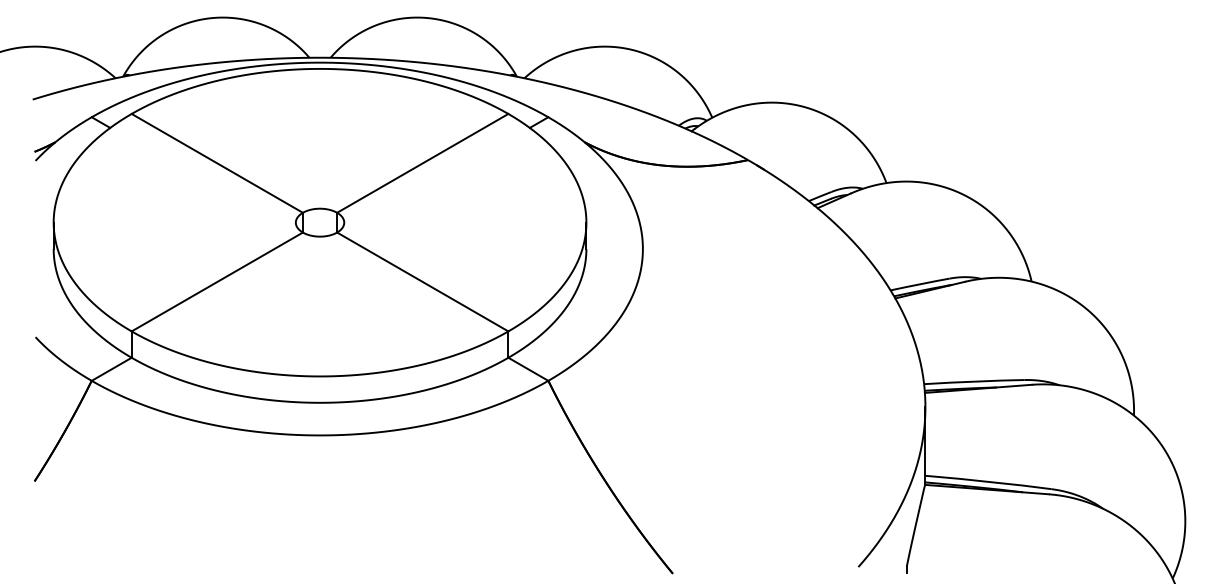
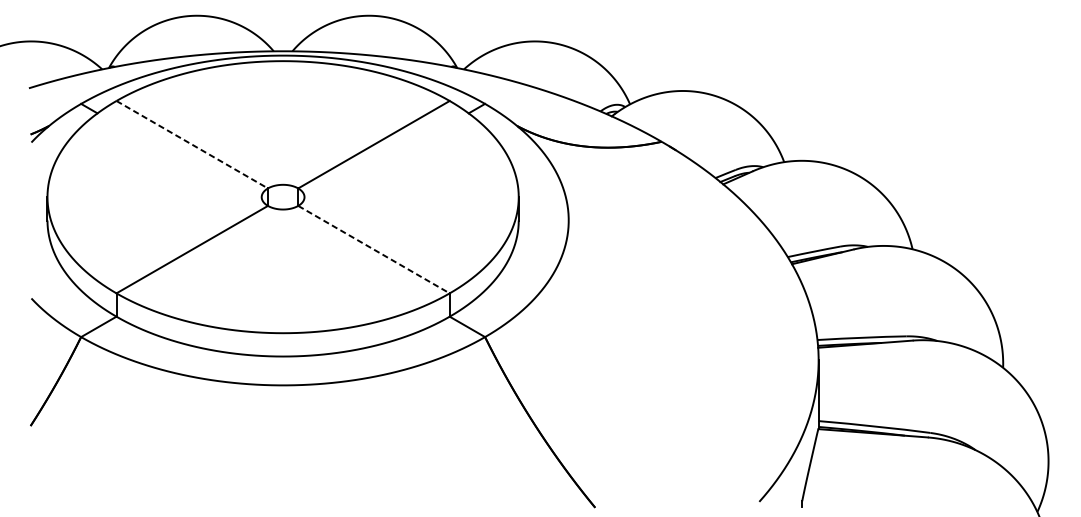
line: (217, 163) -> (192, 144), solid -> dashed
line: (422, 281) -> (373, 249), solid -> dashed

